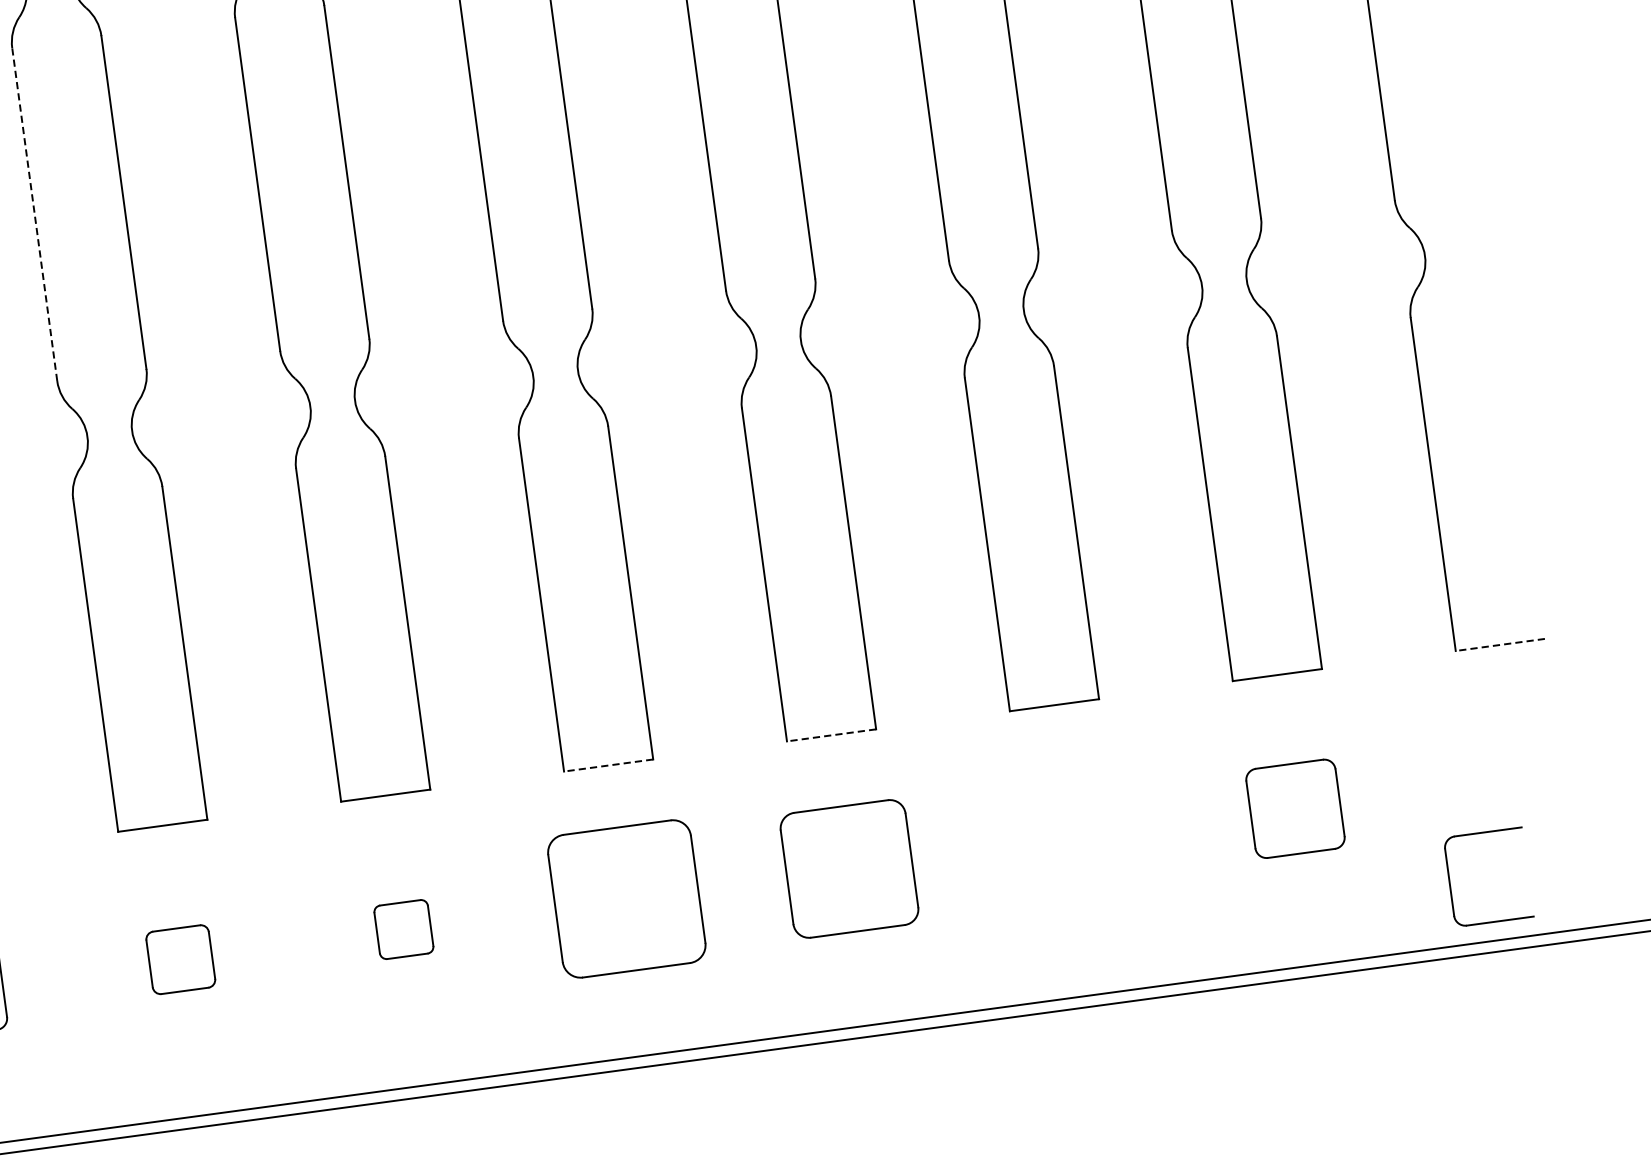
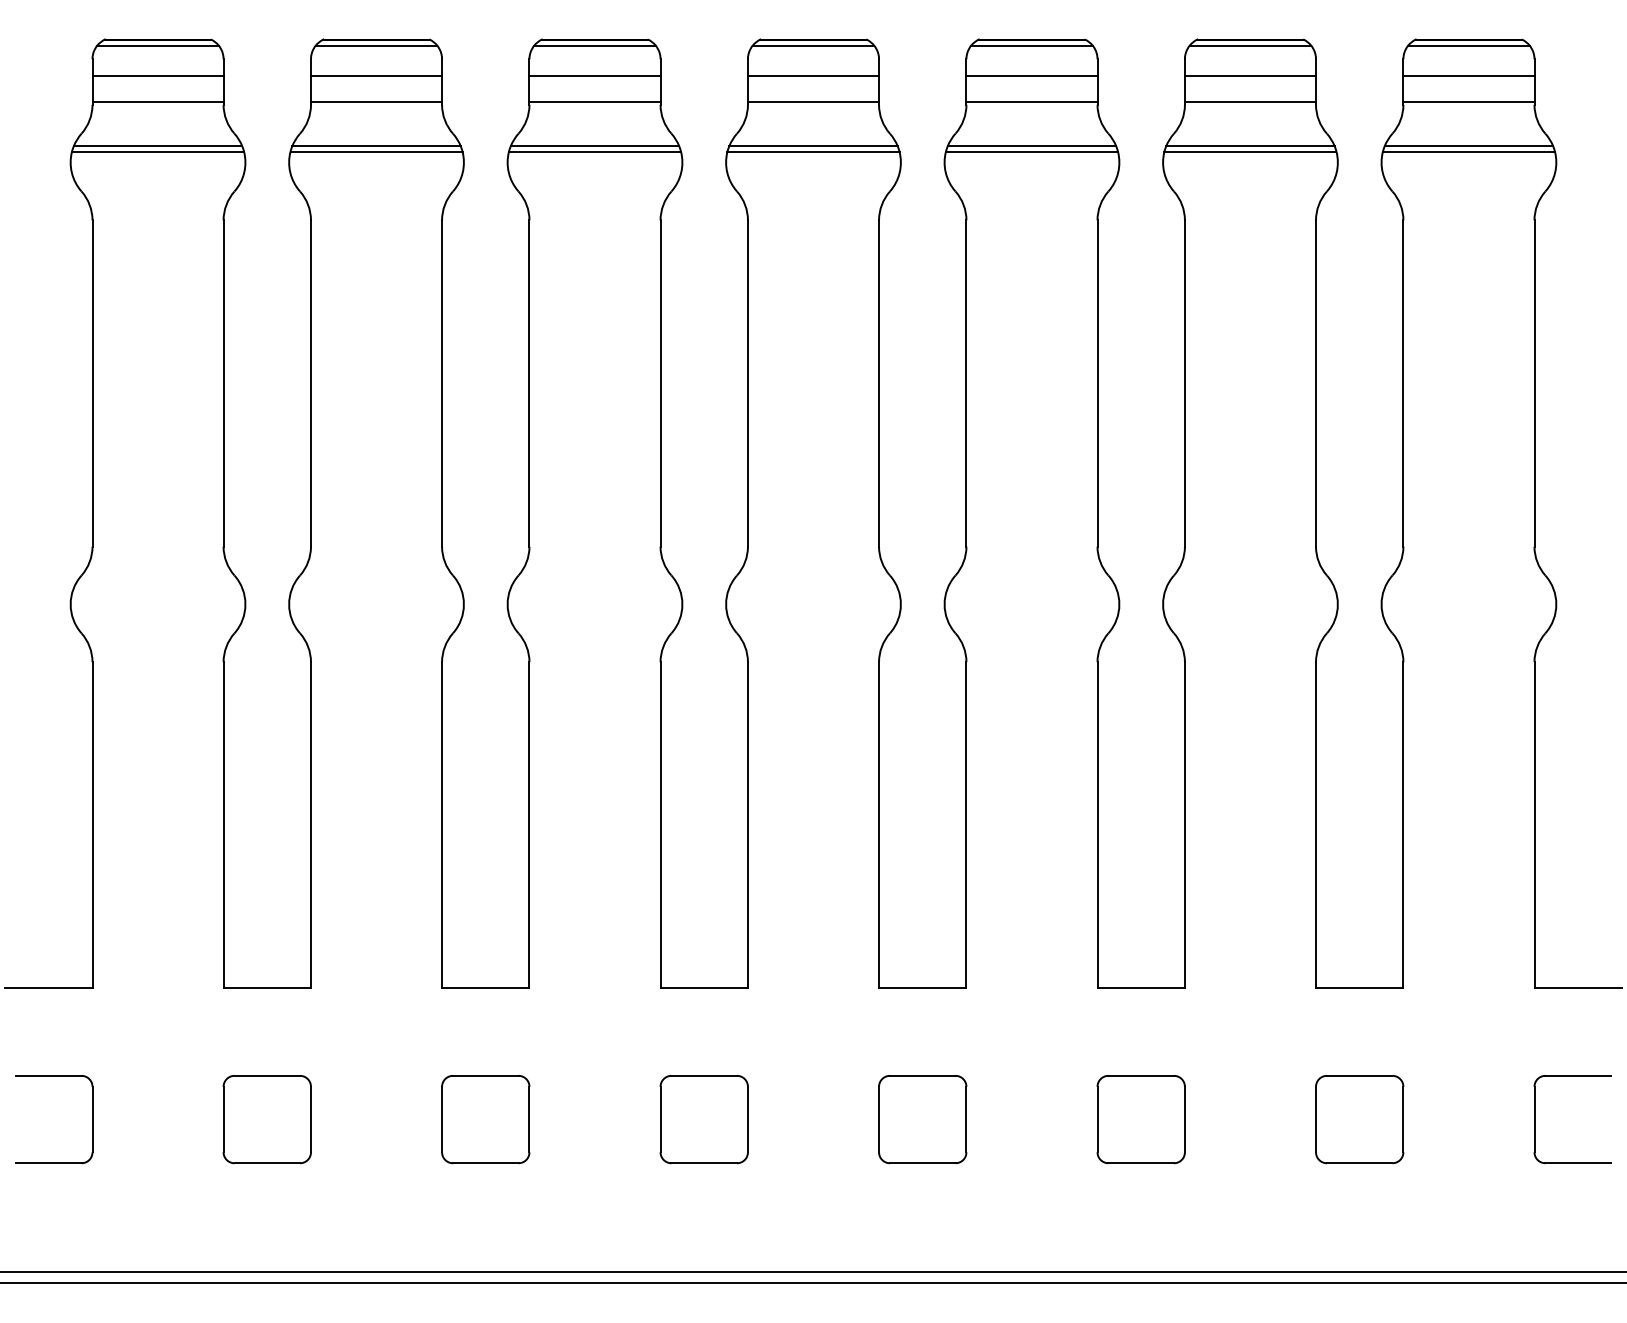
line: (34, 214) -> (223, 383), dashed -> solid
line: (1500, 644) -> (1578, 988), dashed -> solid
line: (831, 735) -> (922, 988), dashed -> solid
line: (608, 765) -> (704, 988), dashed -> solid
part: (1071, 839) -> (1140, 1119), added
part: (849, 869) -> (922, 1119), size x0.71
part: (1450, 882) -> (1535, 1119), moved
part: (625, 899) -> (703, 1119), size x0.62
part: (403, 929) -> (485, 1119), size x1.67
part: (180, 959) -> (266, 1119), size x1.43

